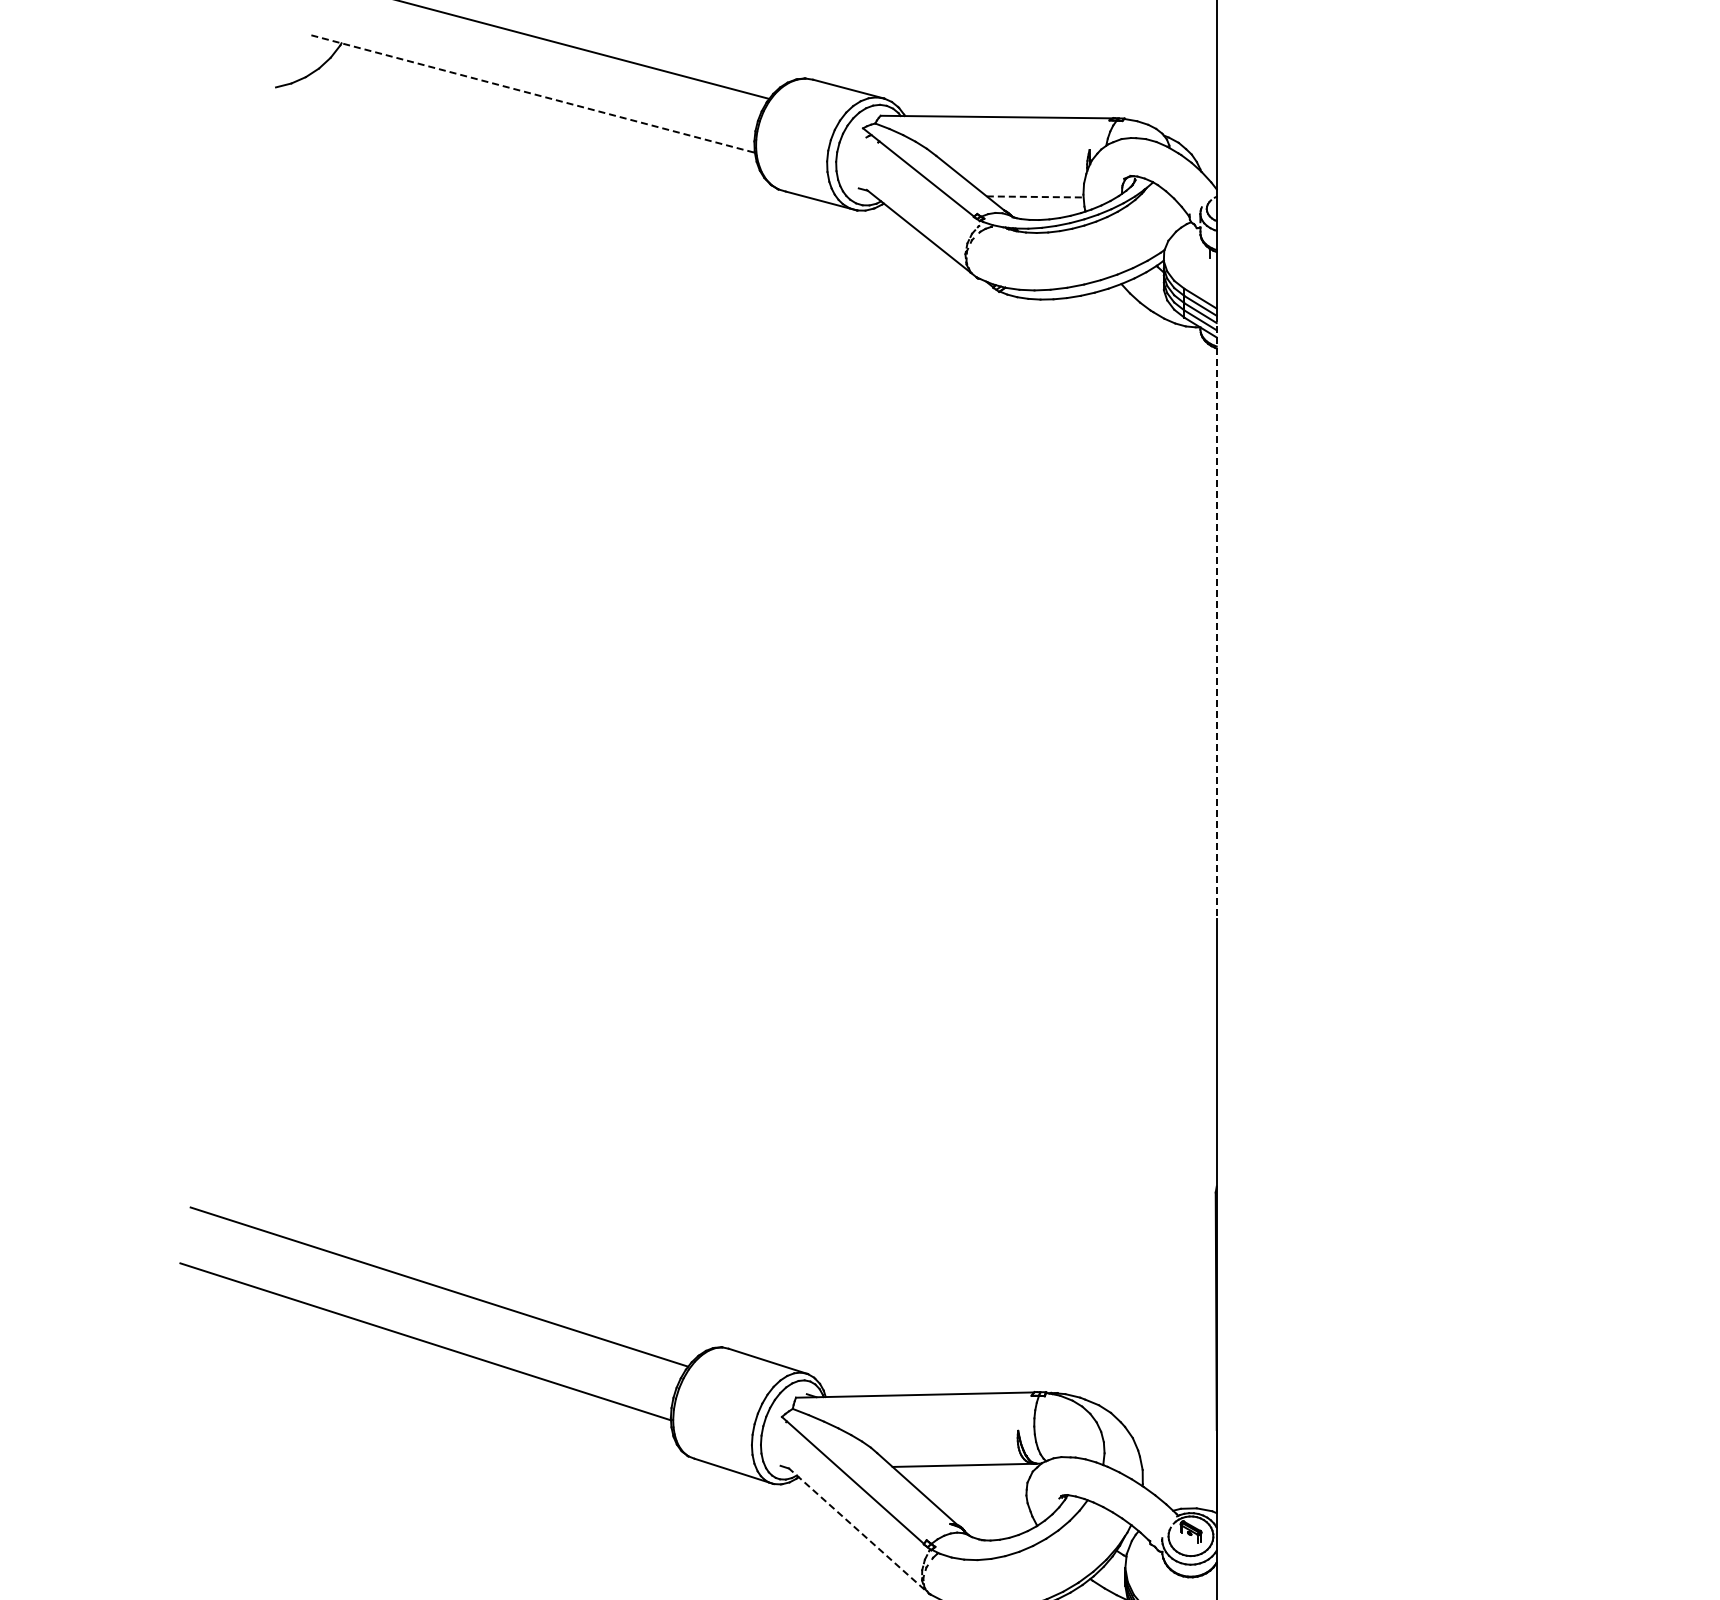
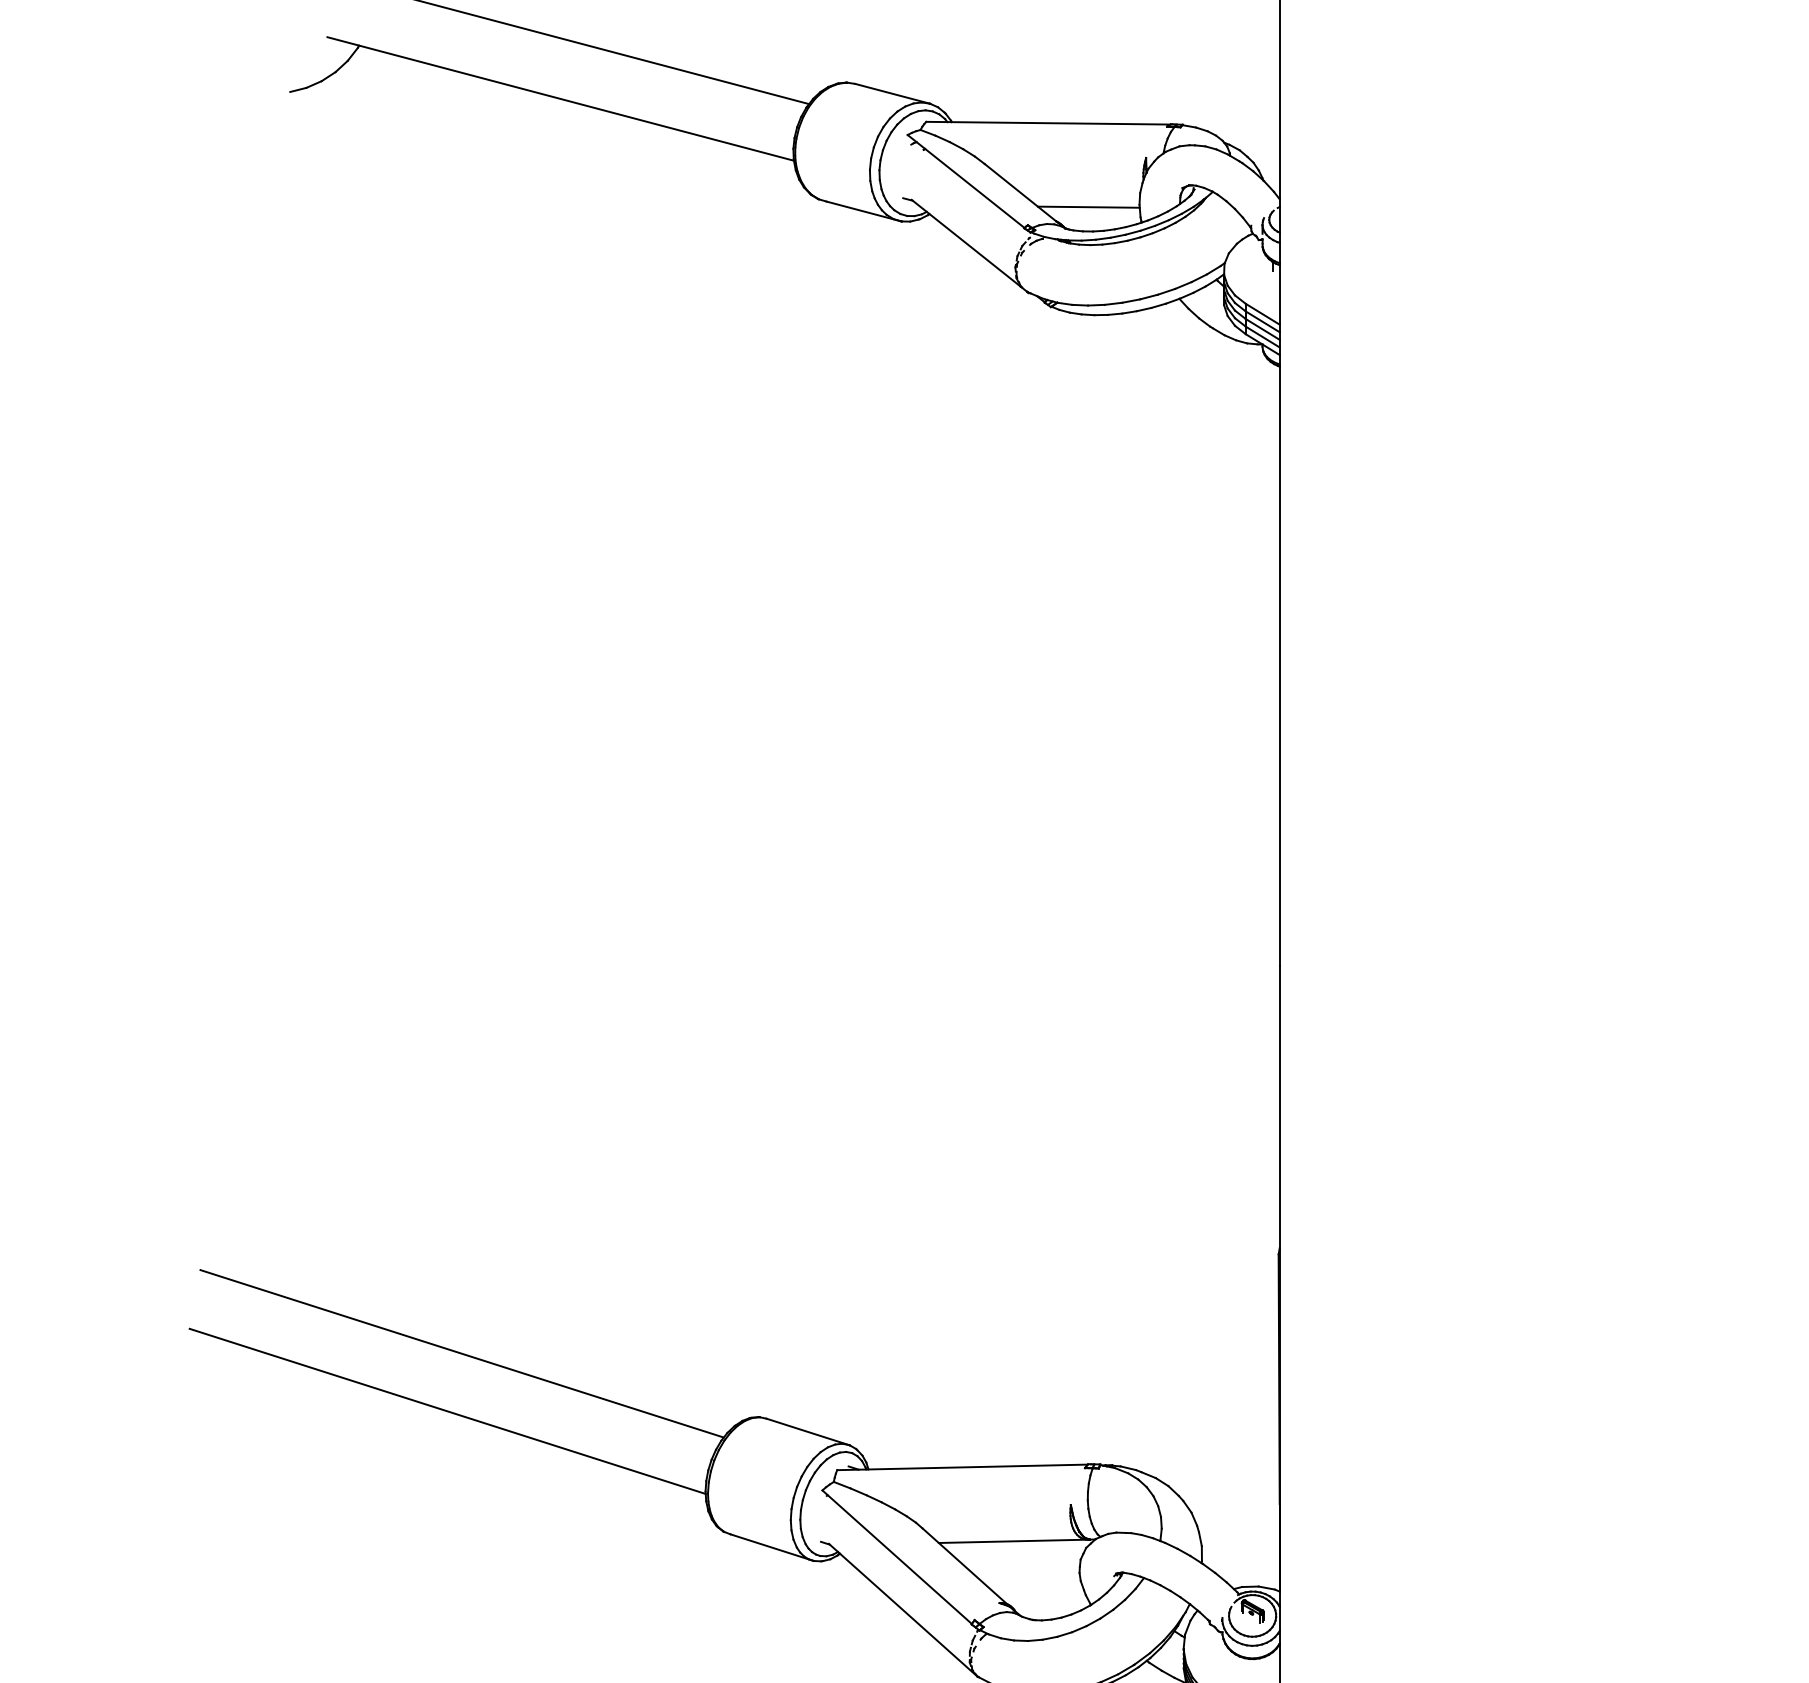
line: (533, 94) -> (561, 99), dashed -> solid
line: (1035, 196) -> (1089, 206), dashed -> solid
line: (1216, 616) -> (1279, 648), dashed -> solid
line: (858, 1530) -> (902, 1609), dashed -> solid

